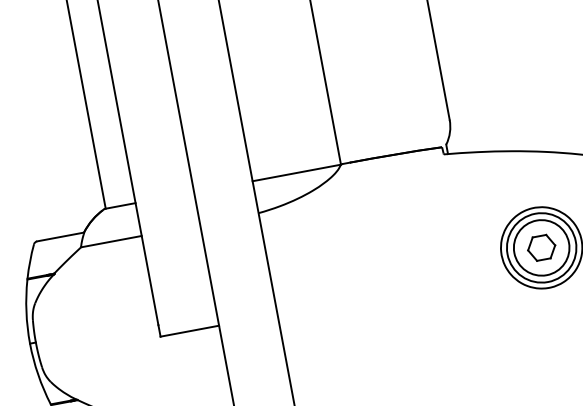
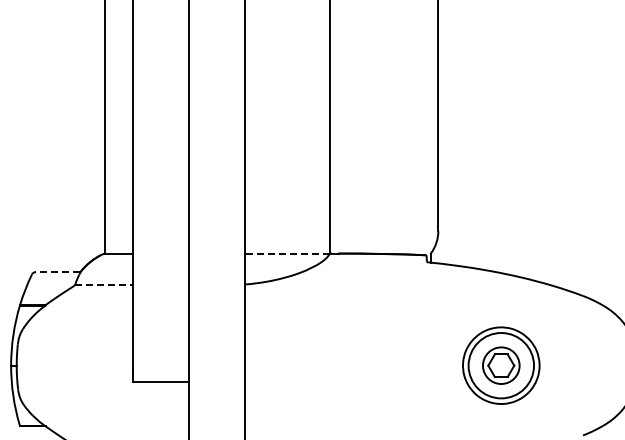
line: (296, 172) -> (287, 253), solid -> dashed
line: (60, 237) -> (57, 272), solid -> dashed
line: (111, 241) -> (104, 285), solid -> dashed
circle: (541, 247) -> (501, 365), size x0.7

